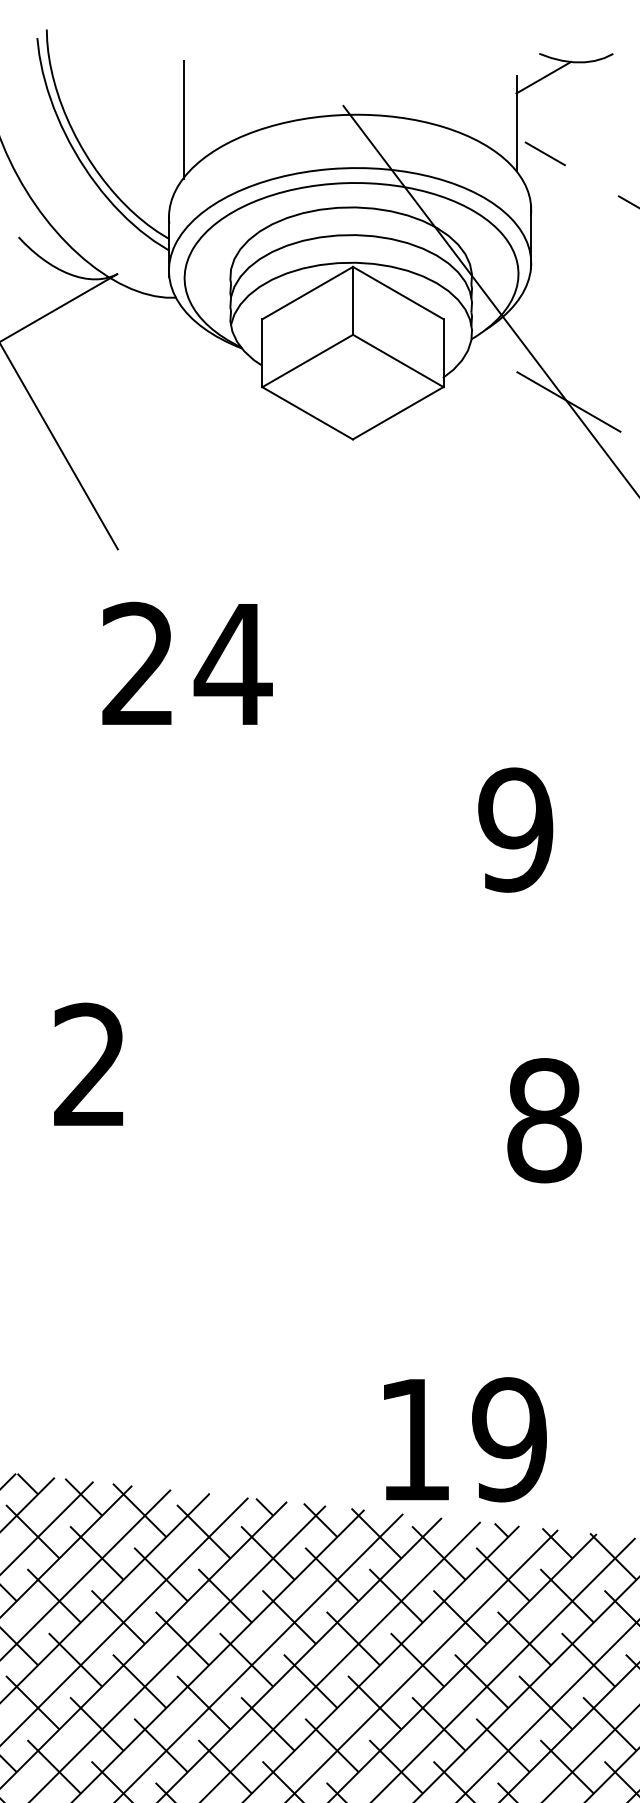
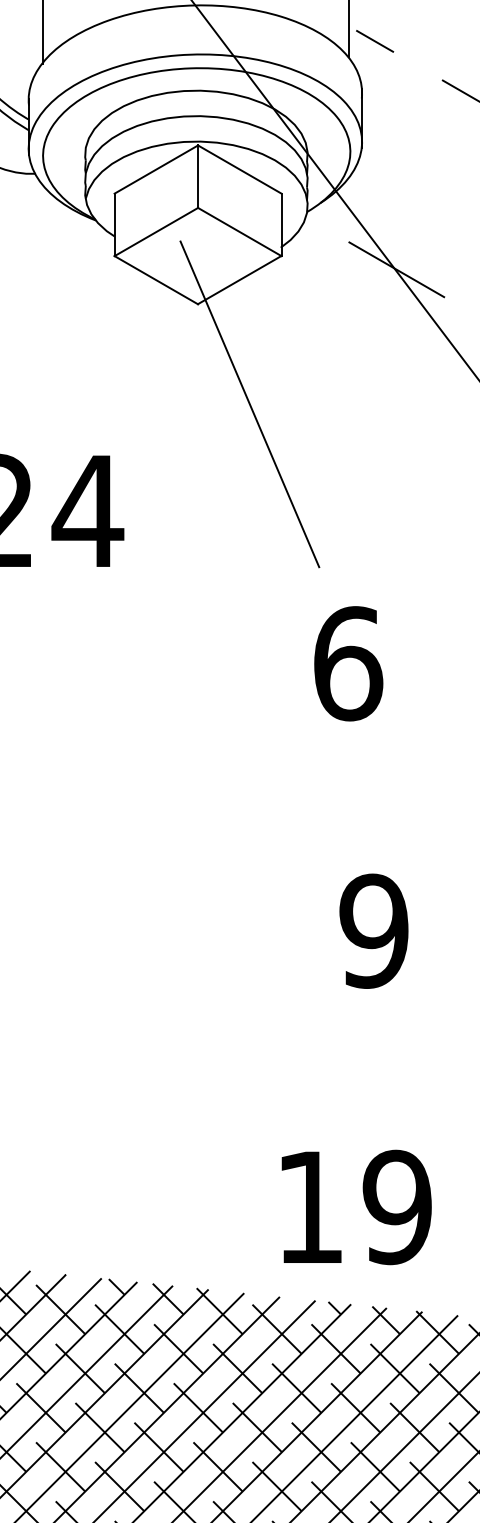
line: (408, 548) -> (249, 404), added
text: (516, 829) -> (348, 663), 9 -> 6
text: (543, 1120) -> (373, 931), 8 -> 9
text: (465, 1439) -> (356, 1207), moved

